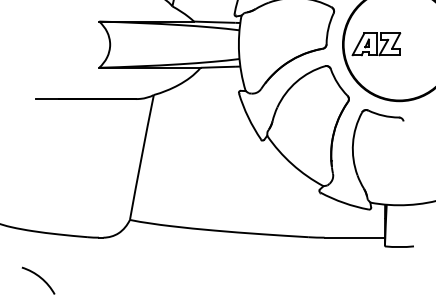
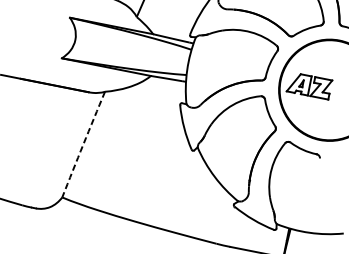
arc: (141, 157) -> (83, 144), solid -> dashed

